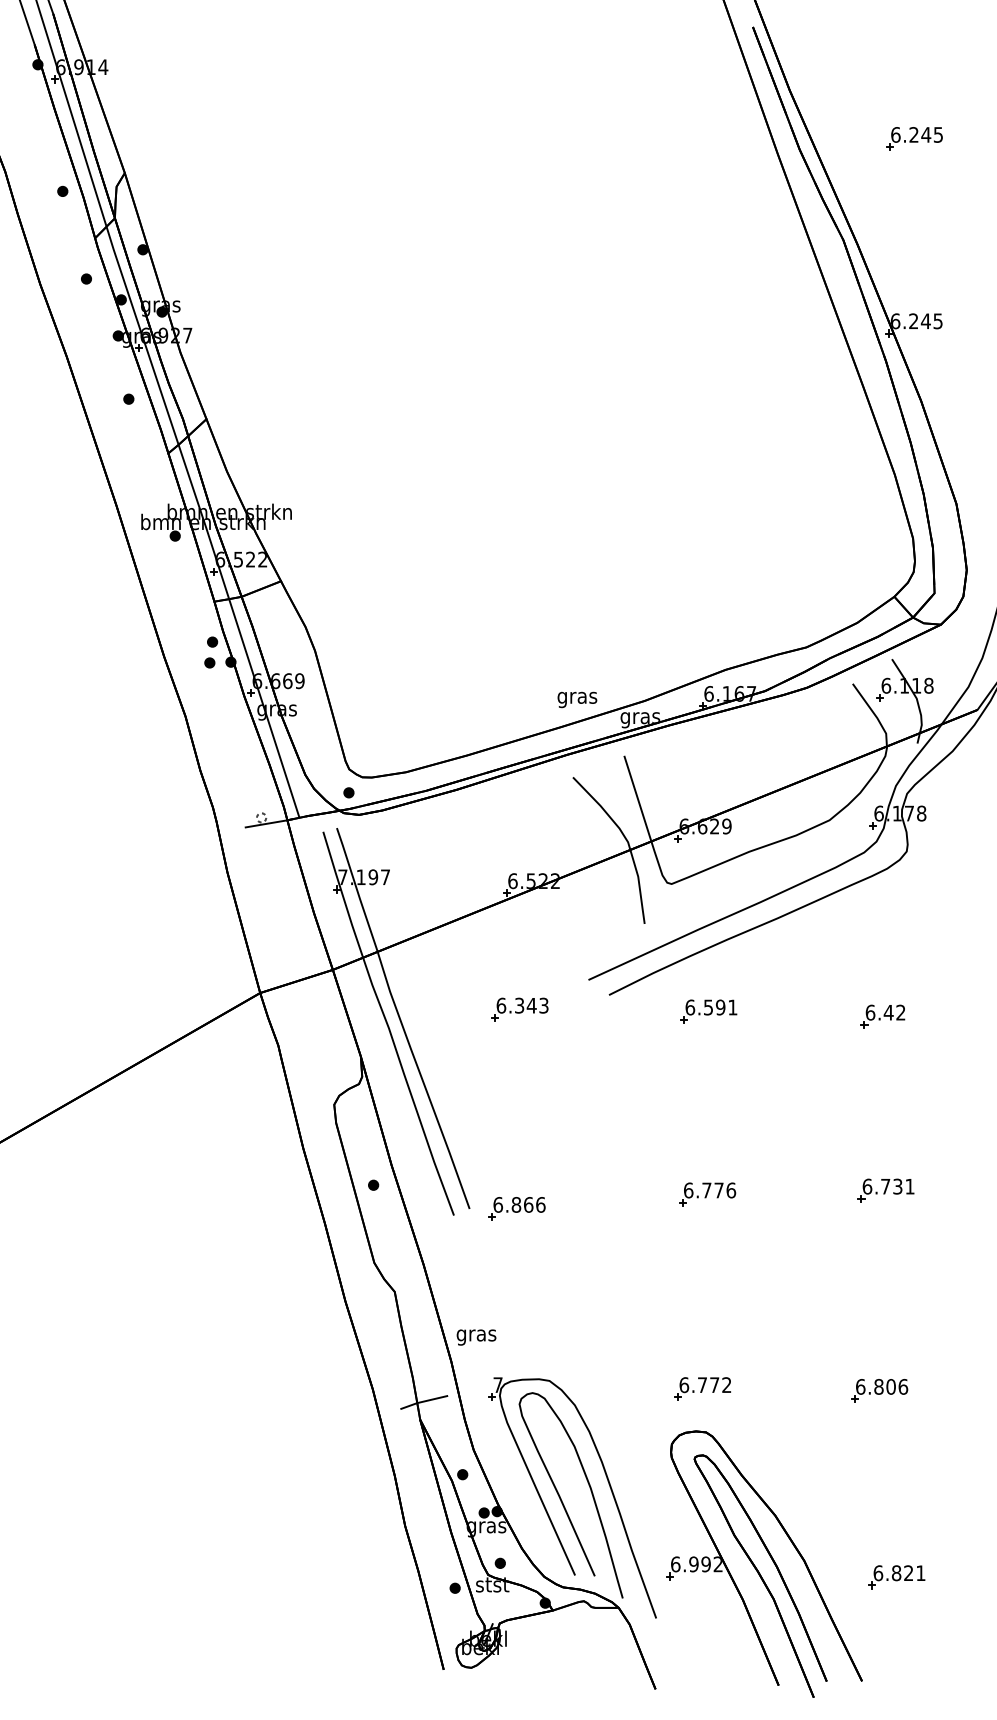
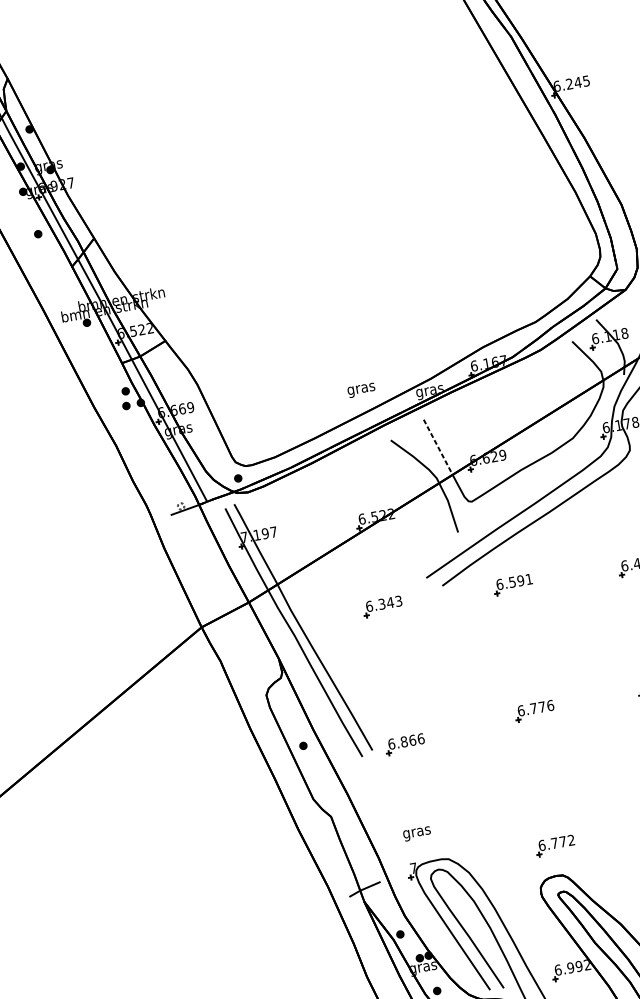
text: (577, 699) -> (361, 390), moved
line: (638, 799) -> (438, 447), solid -> dashed
text: (476, 1337) -> (417, 833), moved

